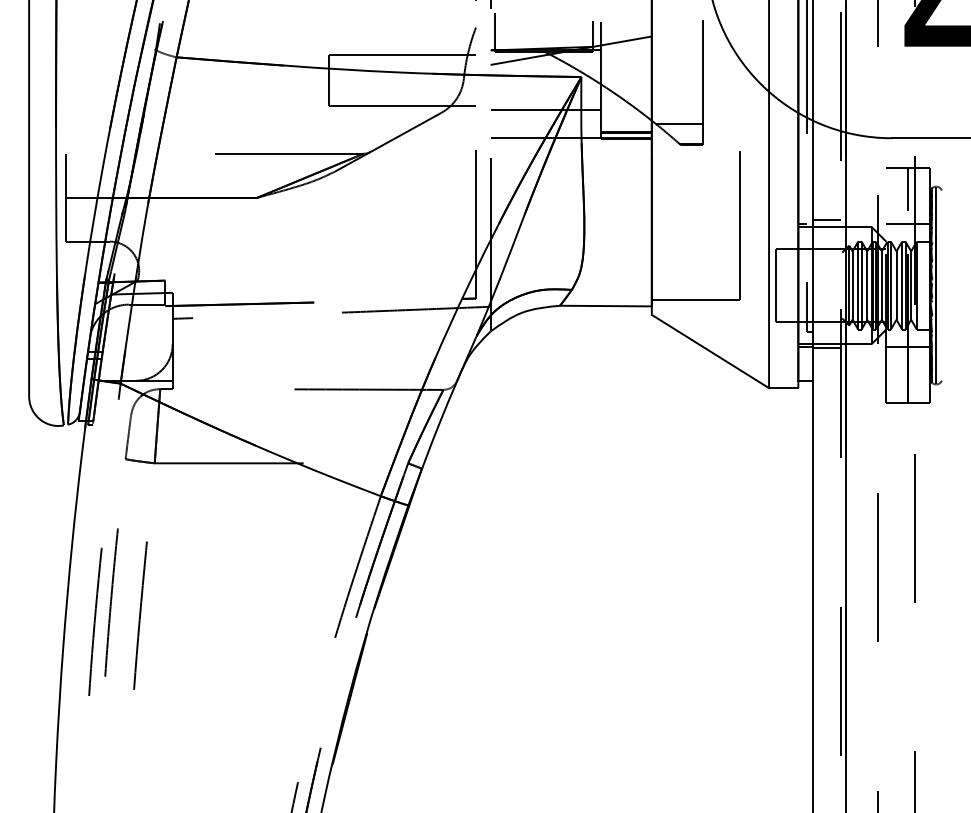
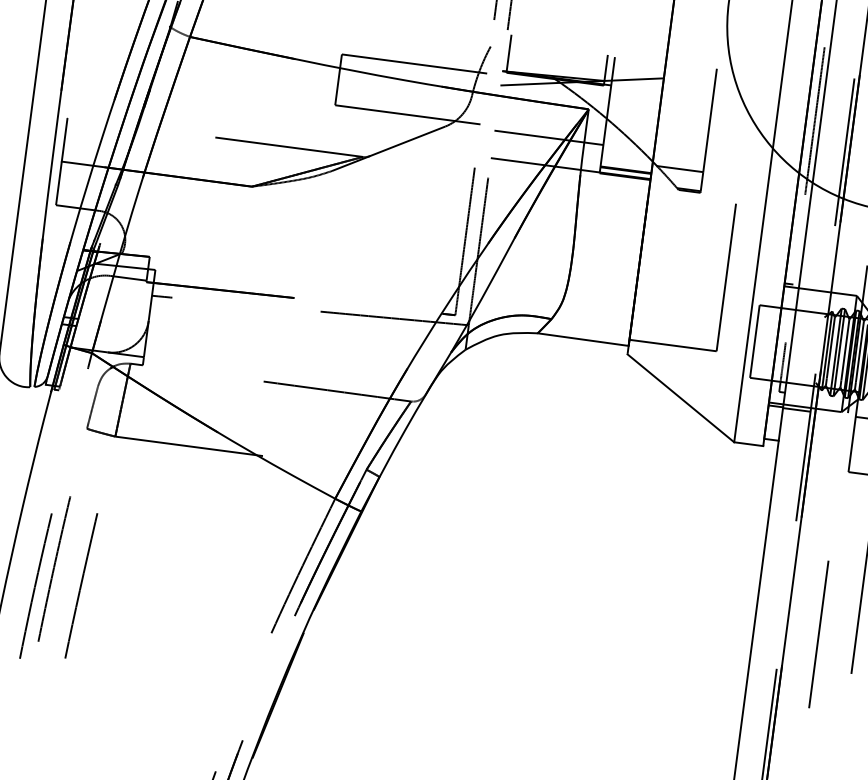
line: (826, 220) -> (813, 283), removed

